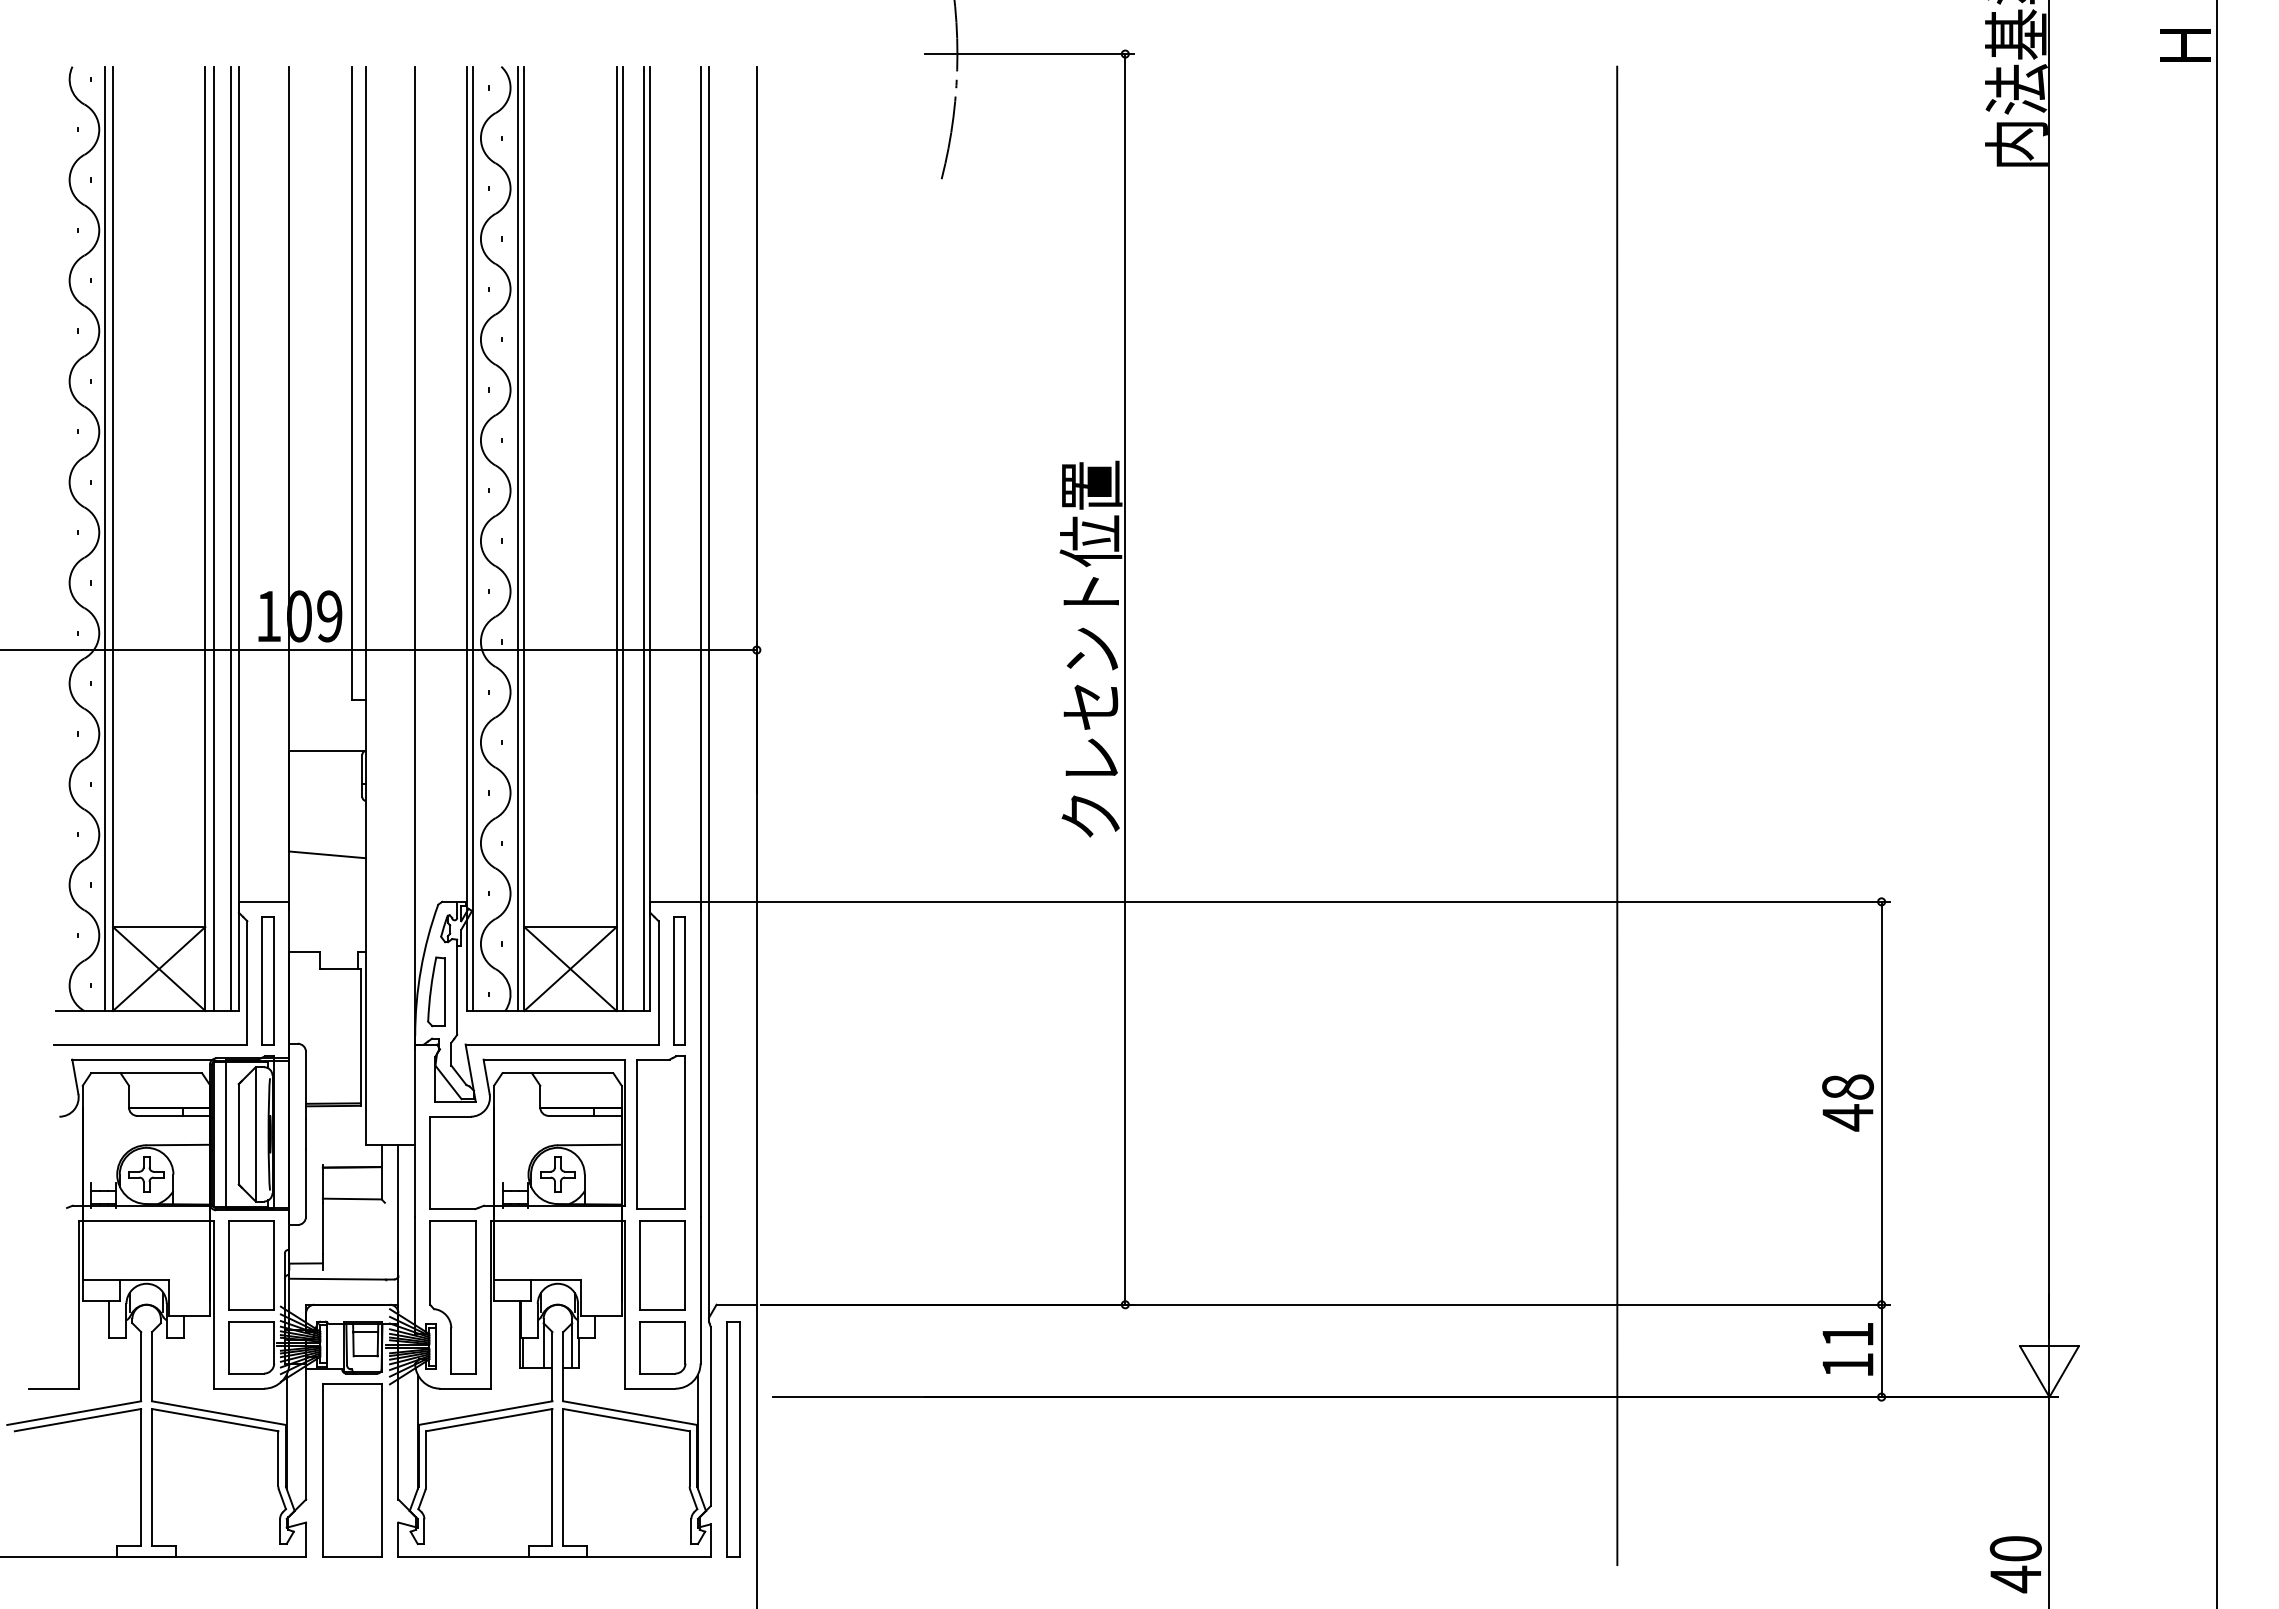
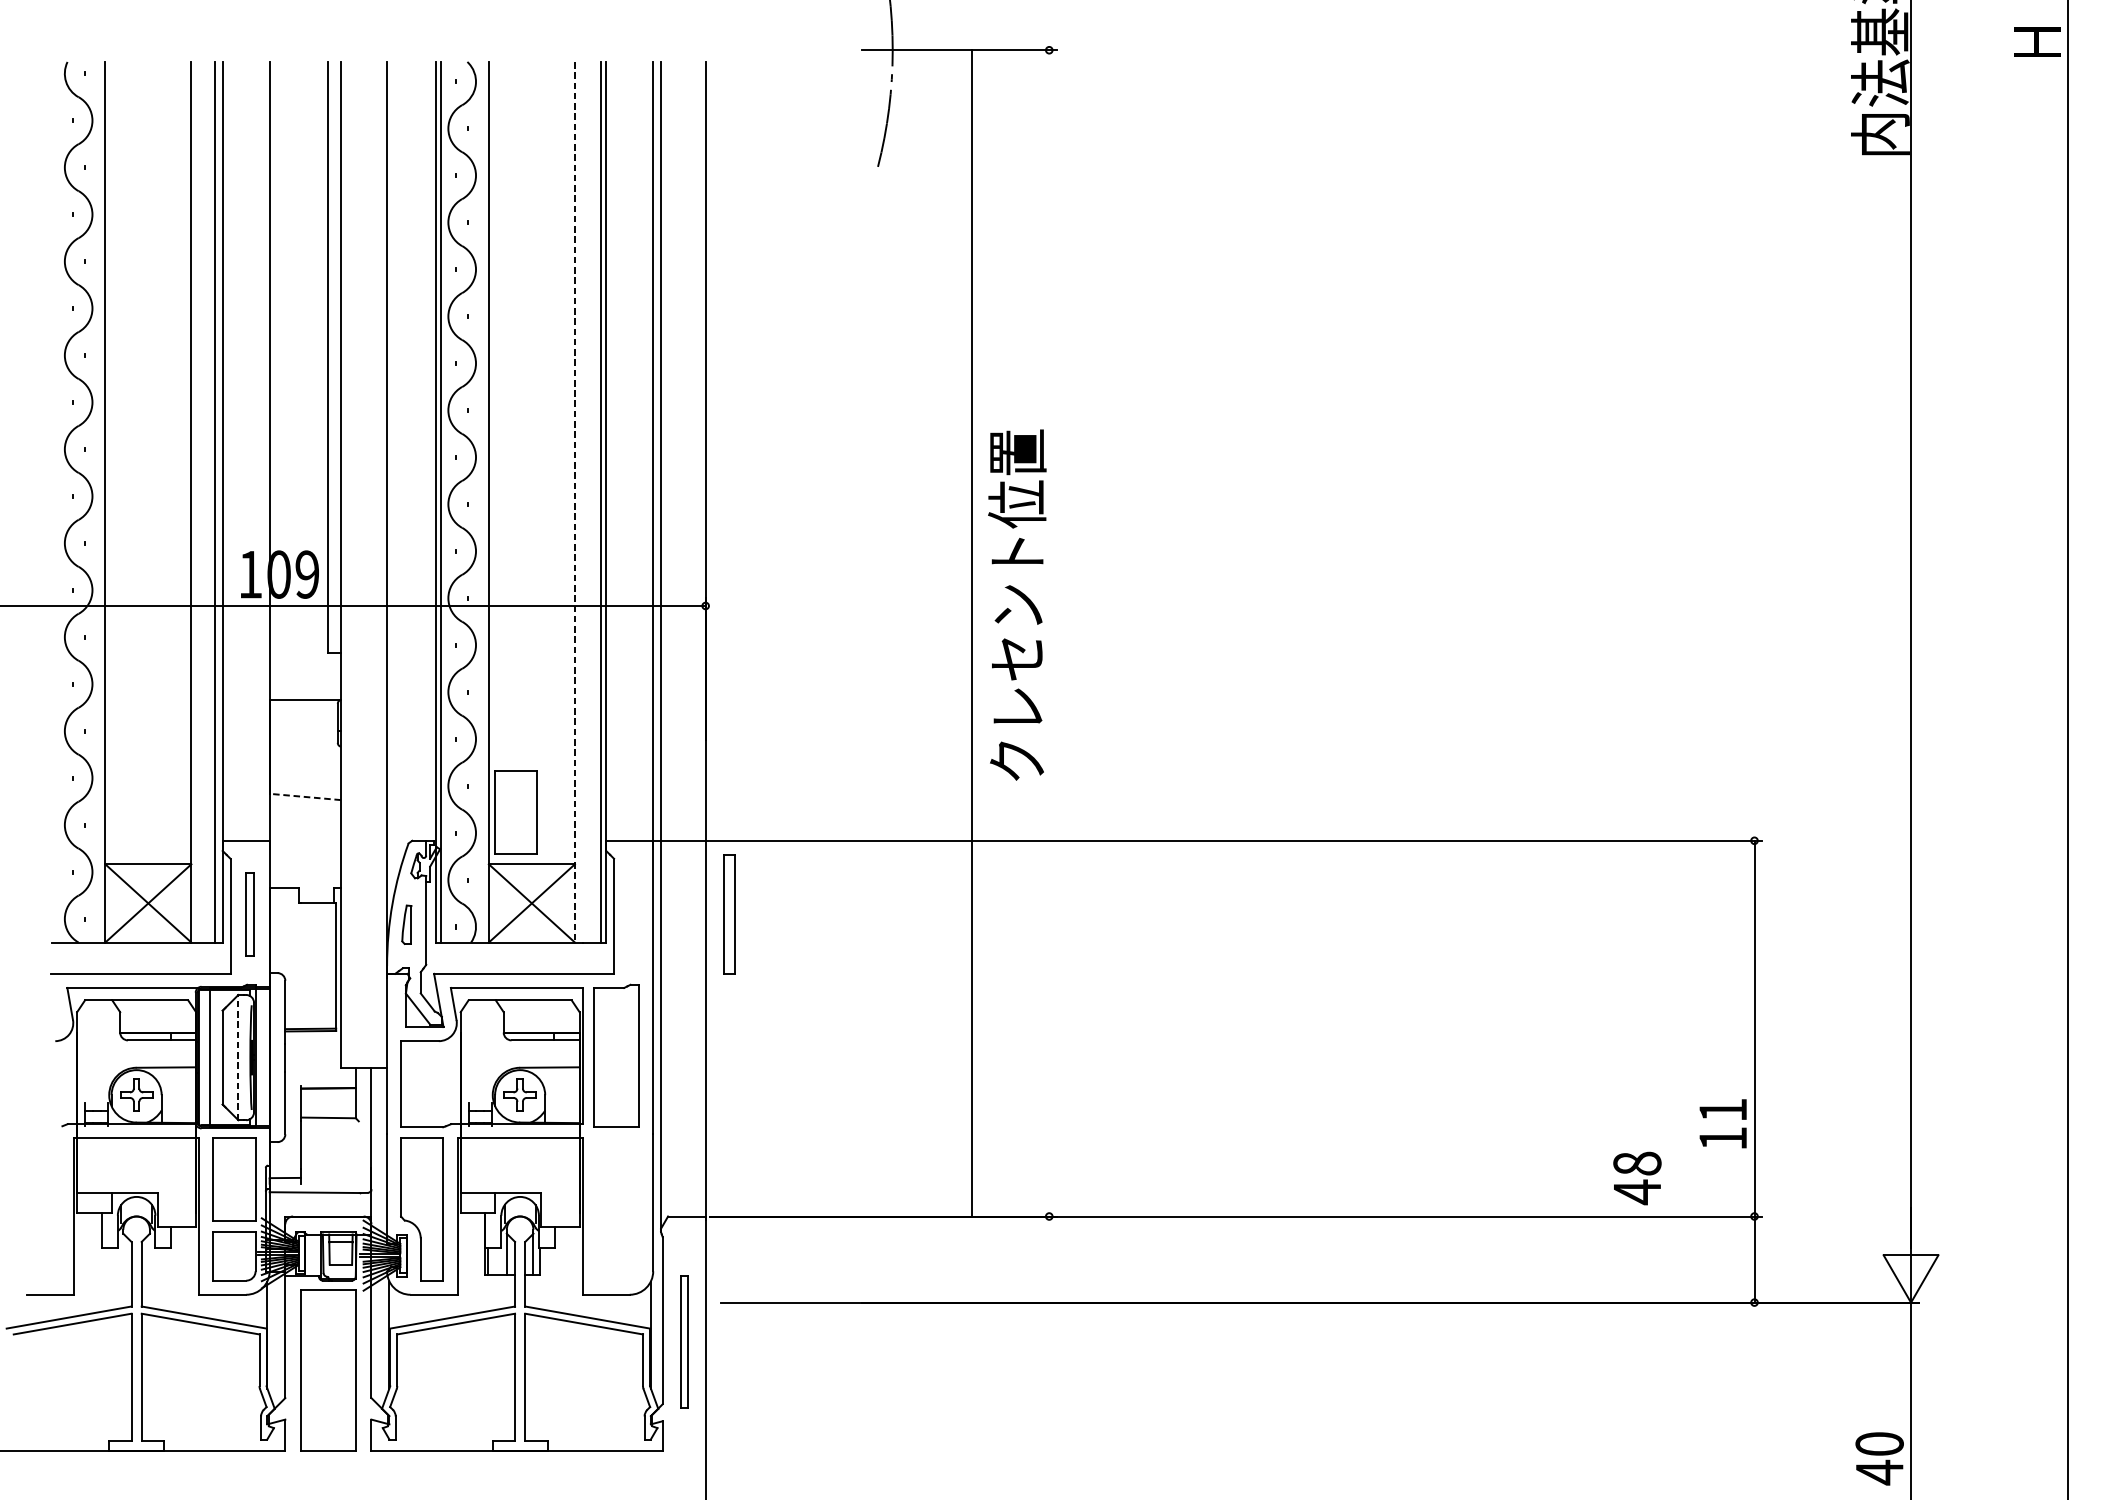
line: (104, 538) -> (97, 501), removed
line: (213, 538) -> (199, 501), removed
line: (518, 538) -> (483, 501), removed
line: (622, 538) -> (580, 501), removed
line: (616, 539) -> (574, 502), solid -> dashed
line: (1125, 679) -> (972, 633), moved
line: (1617, 815) -> (1508, 760), removed
line: (327, 854) -> (305, 796), solid -> dashed
part: (267, 980) -> (249, 914), size x0.7
part: (679, 980) -> (729, 914), moved
part: (436, 991) -> (406, 924), size x0.6
text: (1847, 1102) -> (1636, 1178), moved
line: (255, 1133) -> (238, 1056), solid -> dashed
part: (662, 1265) -> (516, 812), moved
part: (662, 1347) -> (617, 1256), removed
text: (1847, 1349) -> (1722, 1123), moved
part: (733, 1439) -> (683, 1342), size x0.6

